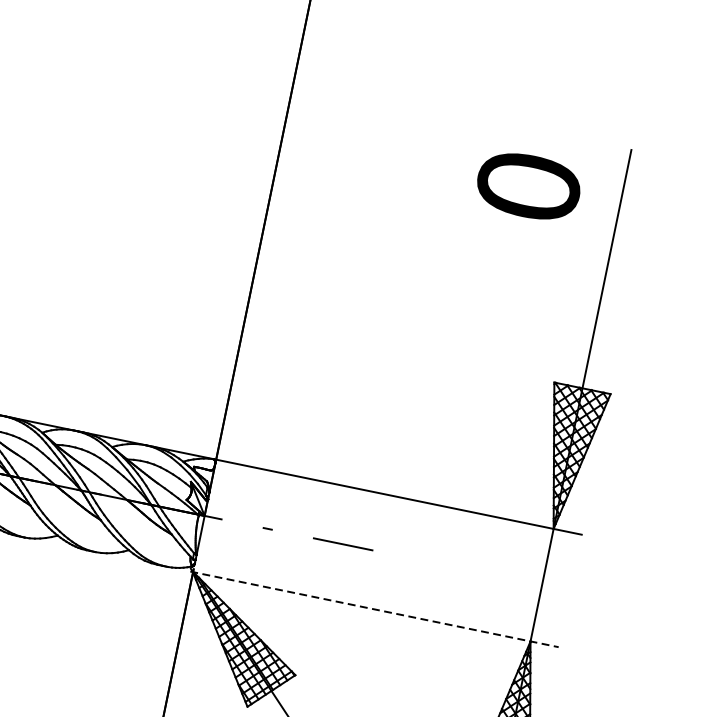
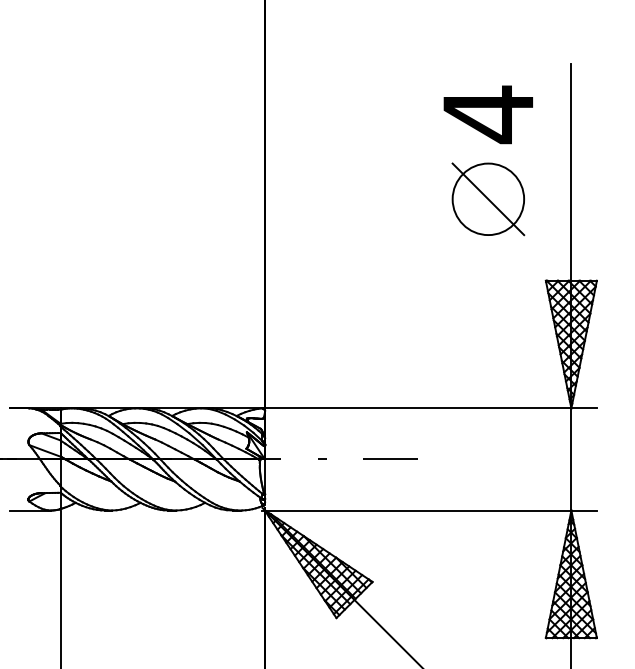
text: (528, 186) -> (488, 114), 0 -> 4
part: (509, 280) -> (488, 199), added
line: (375, 609) -> (430, 510), dashed -> solid

